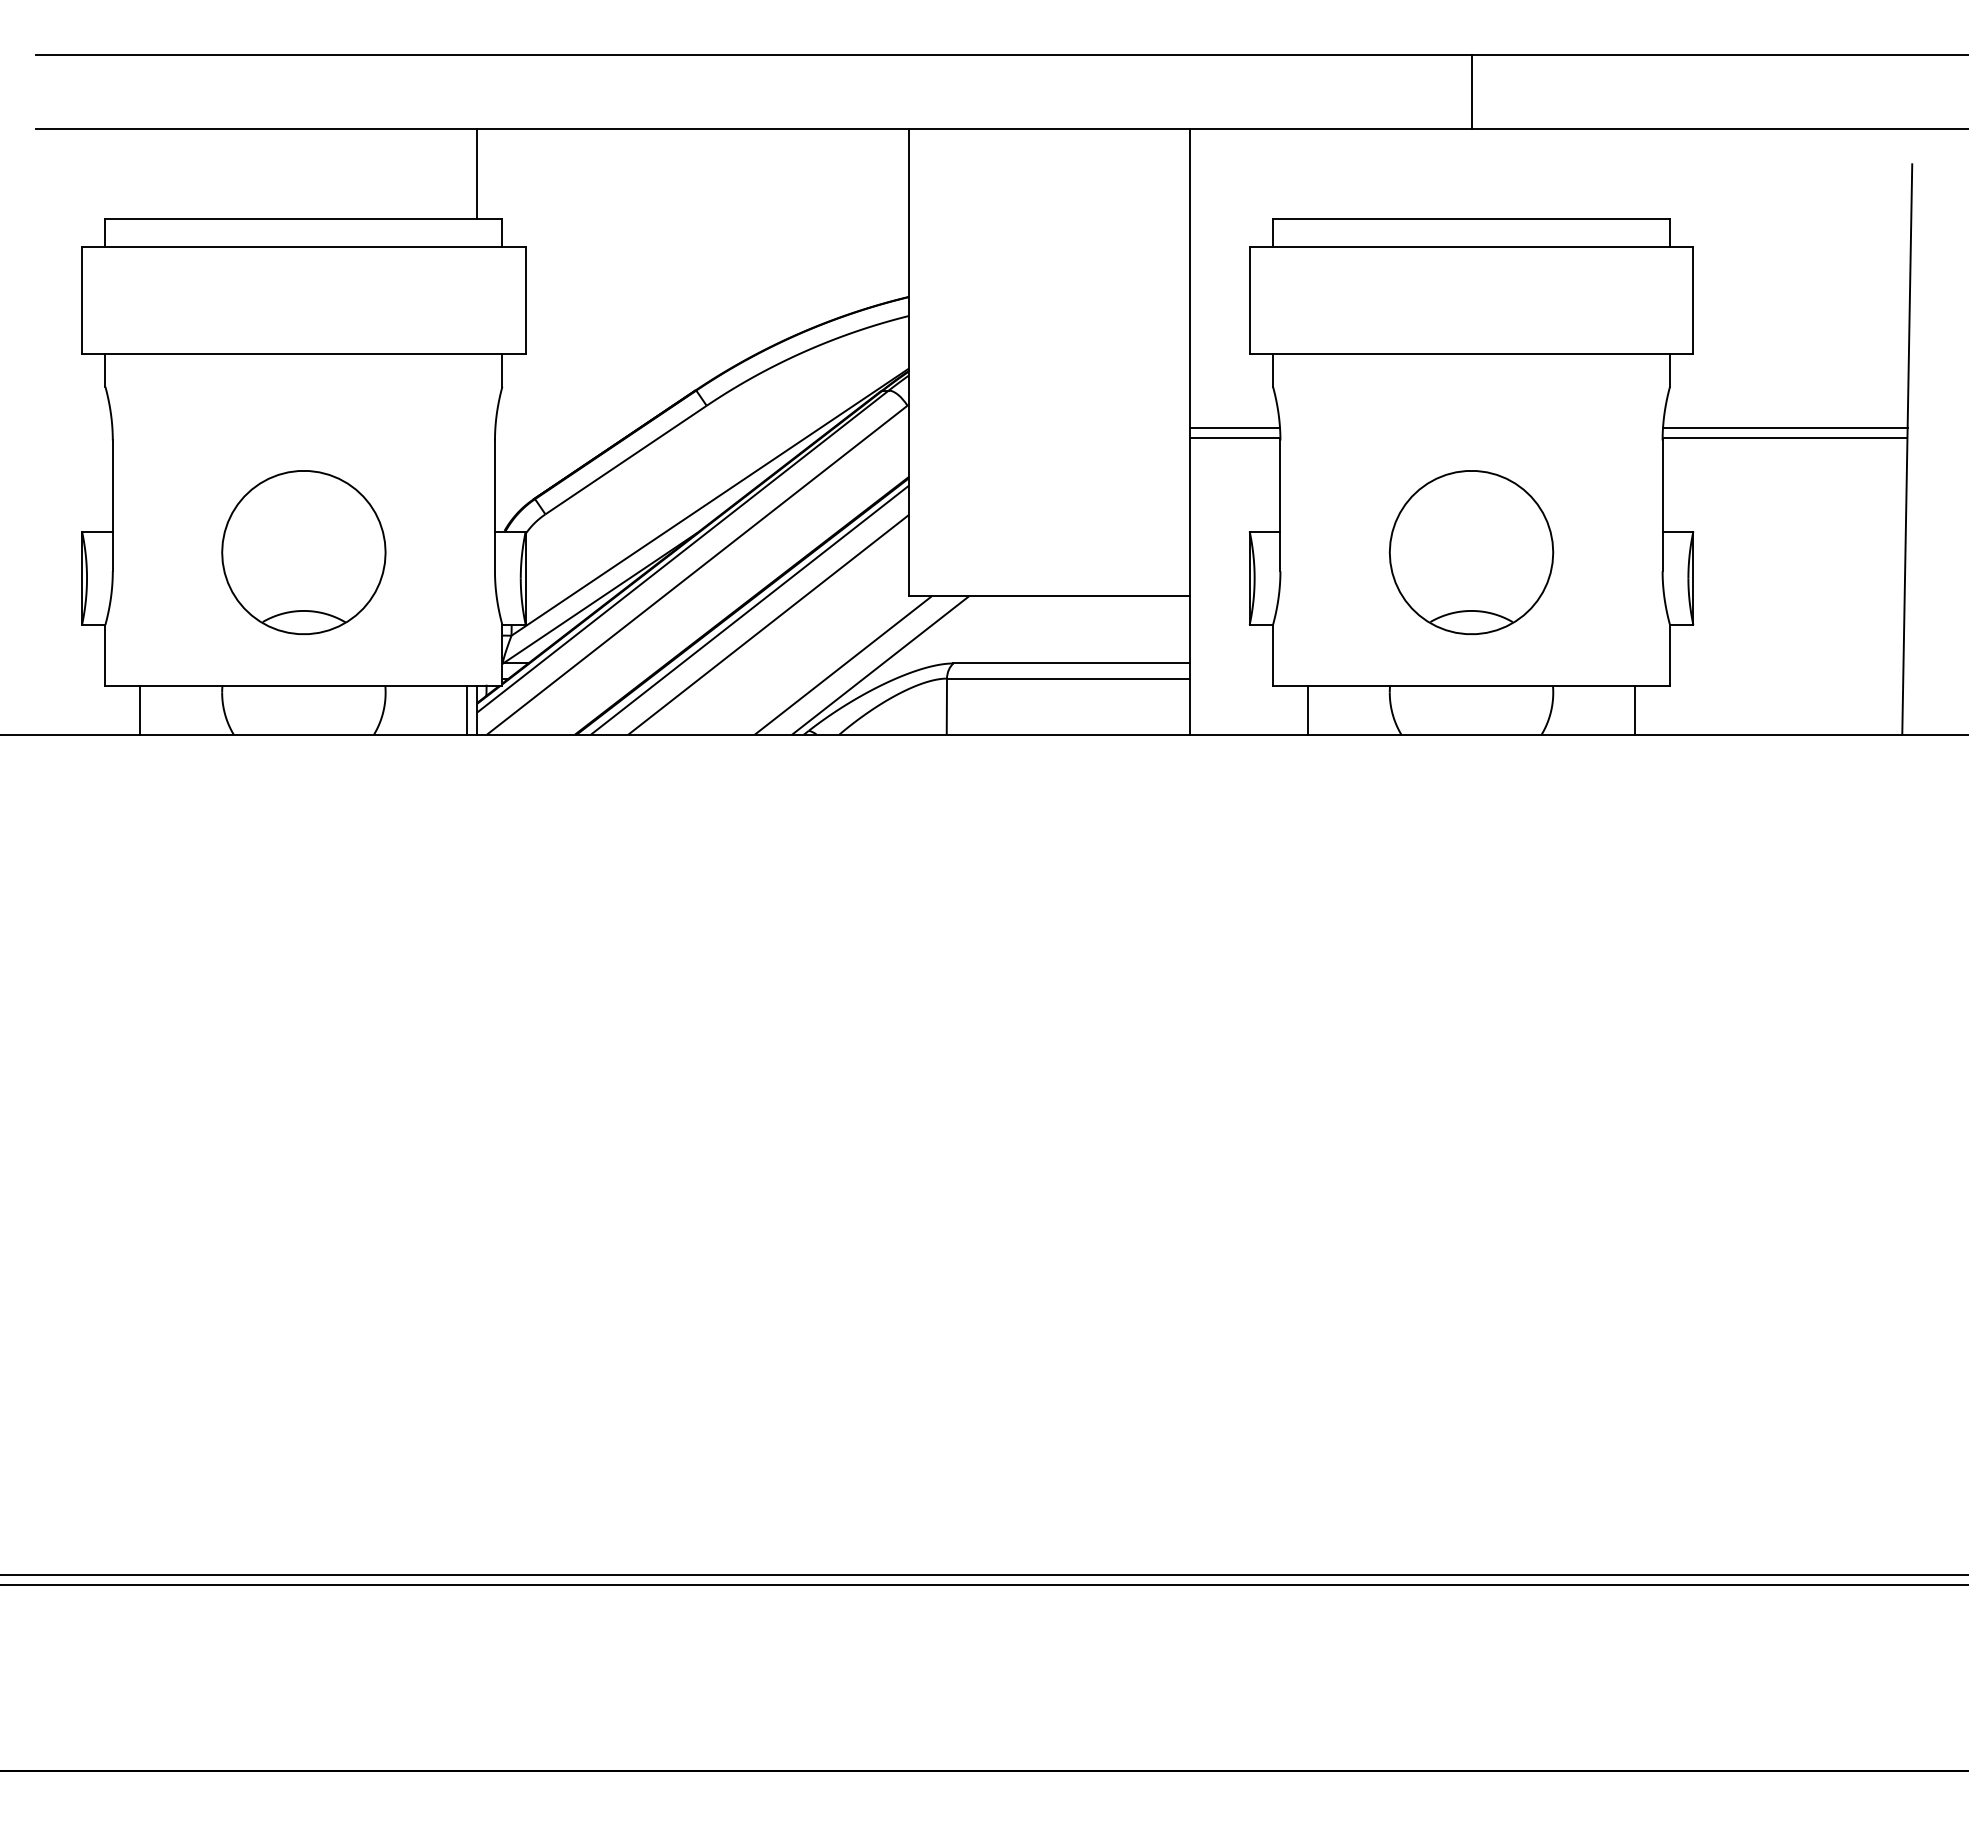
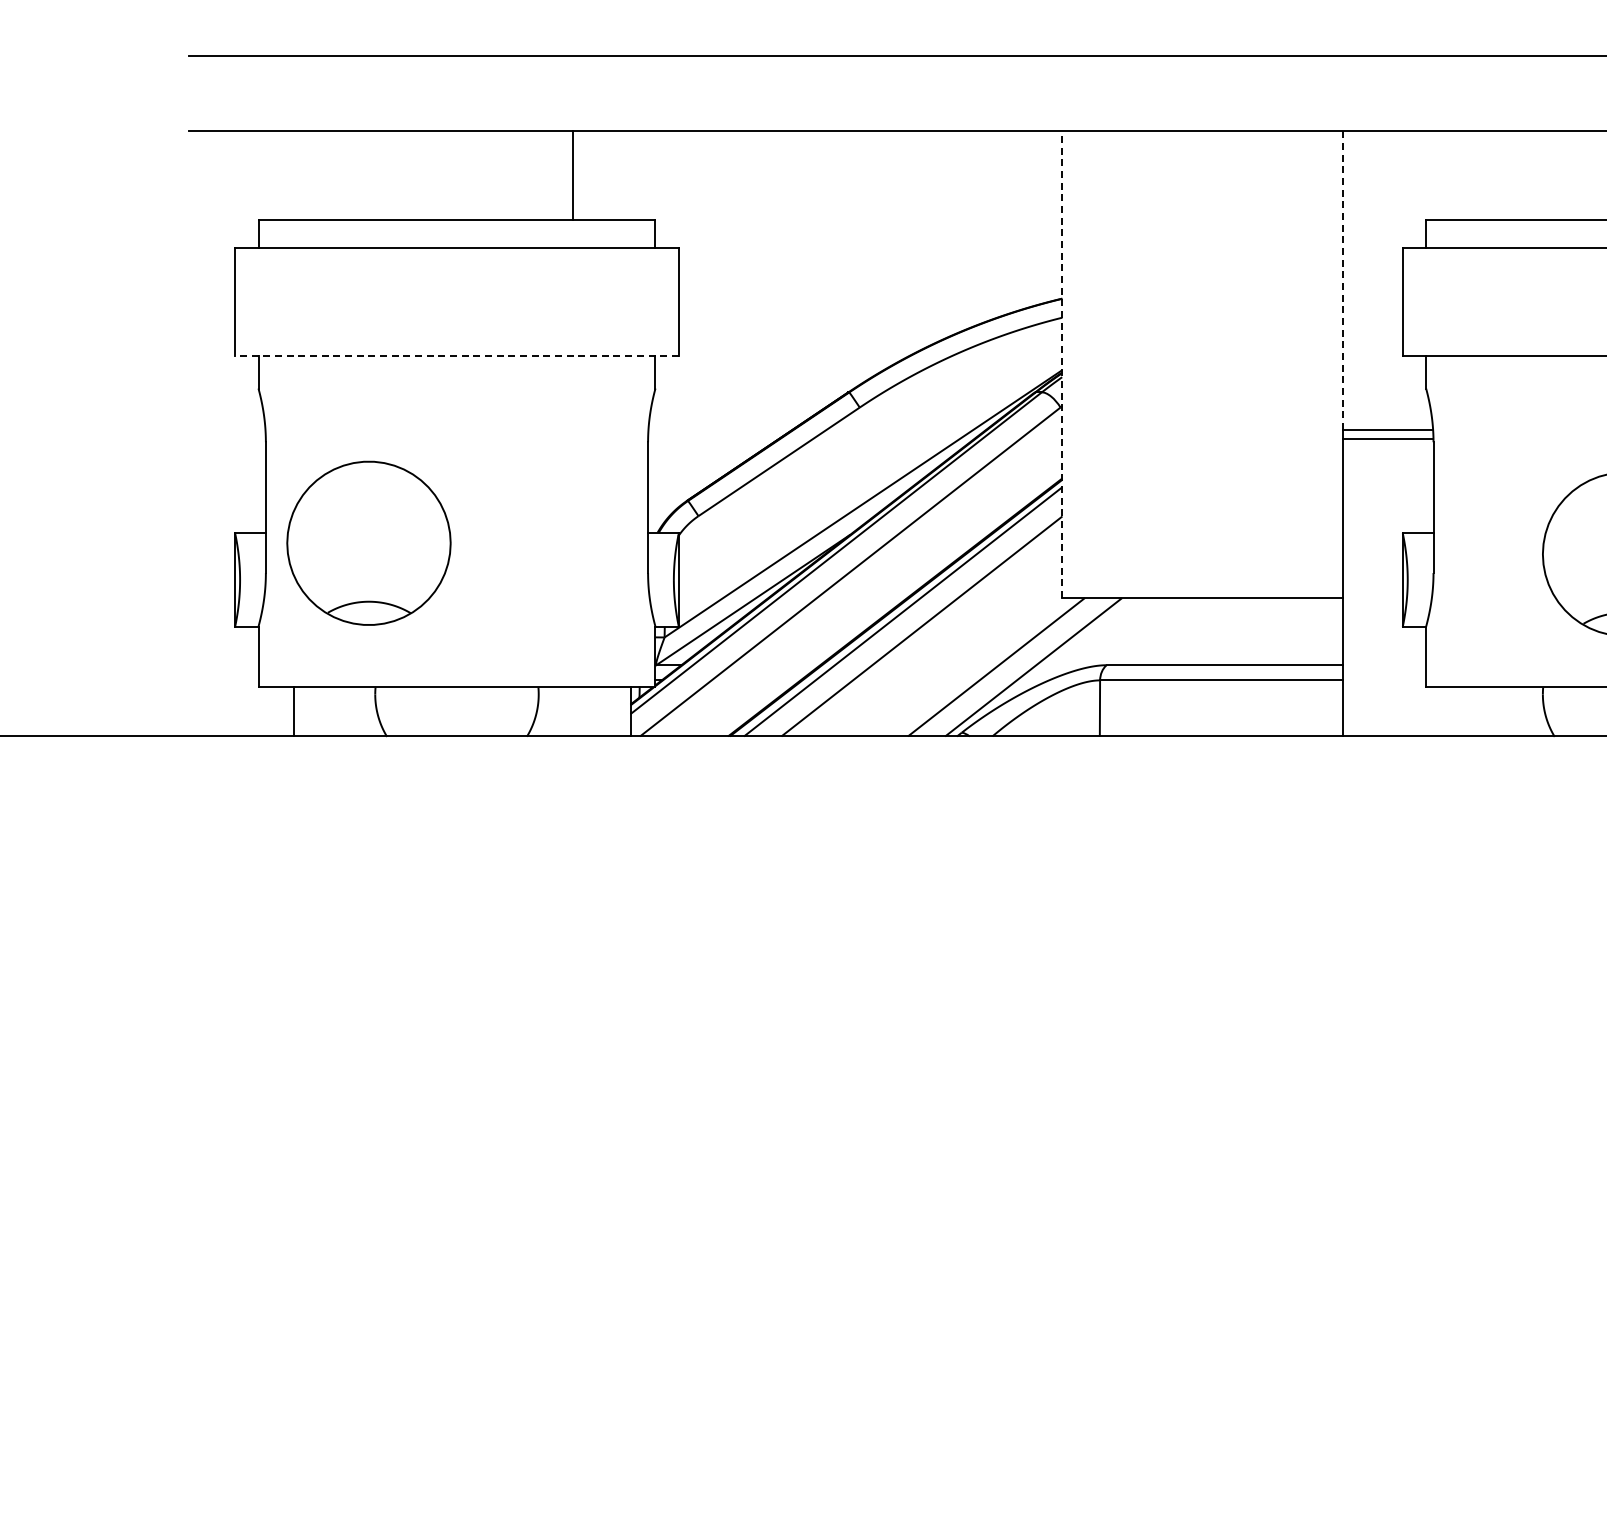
line: (477, 173) -> (572, 175), moved
line: (1189, 278) -> (1342, 280), solid -> dashed
line: (303, 354) -> (456, 356), solid -> dashed
line: (909, 362) -> (1062, 364), solid -> dashed
part: (303, 552) -> (368, 543), moved
line: (467, 709) -> (620, 711), removed
line: (1308, 709) -> (1461, 711), removed

